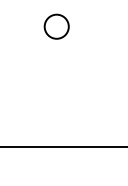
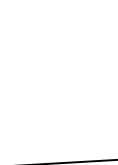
circle: (56, 26) -> (61, 33), removed

